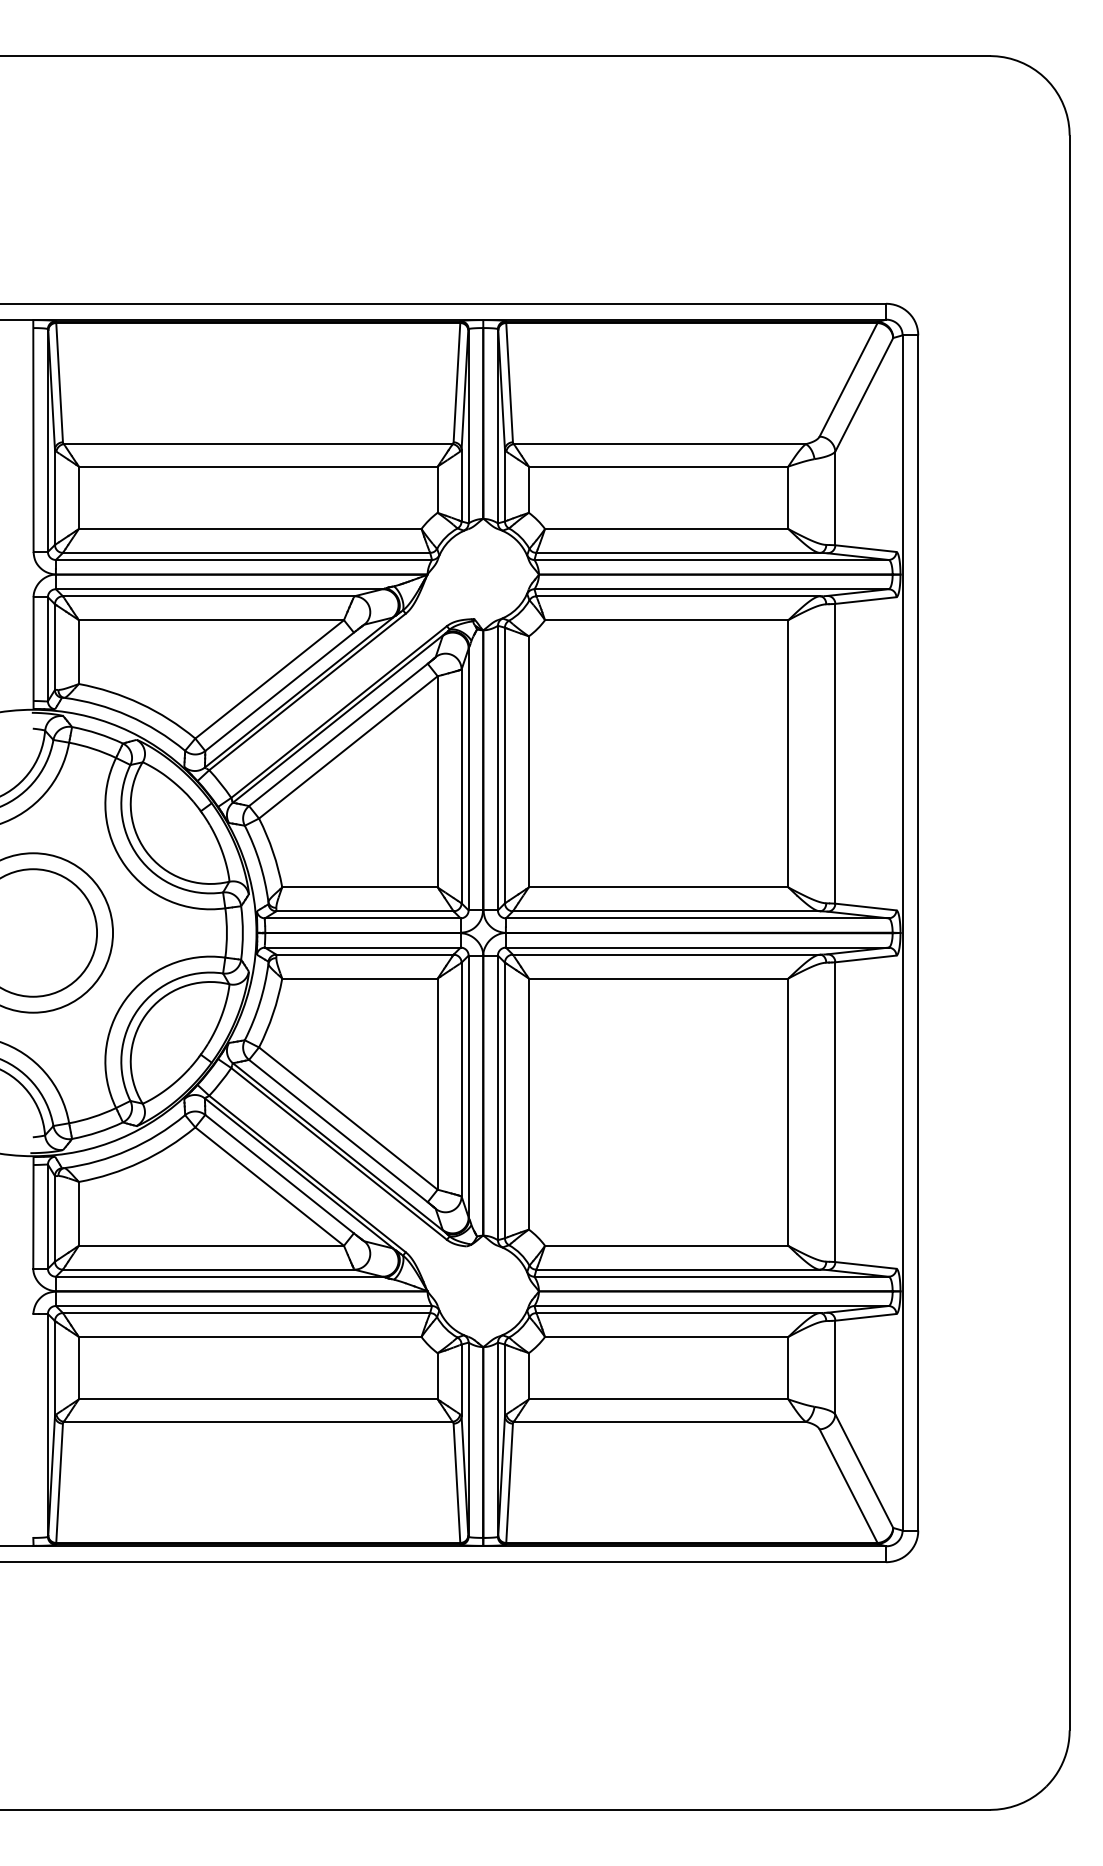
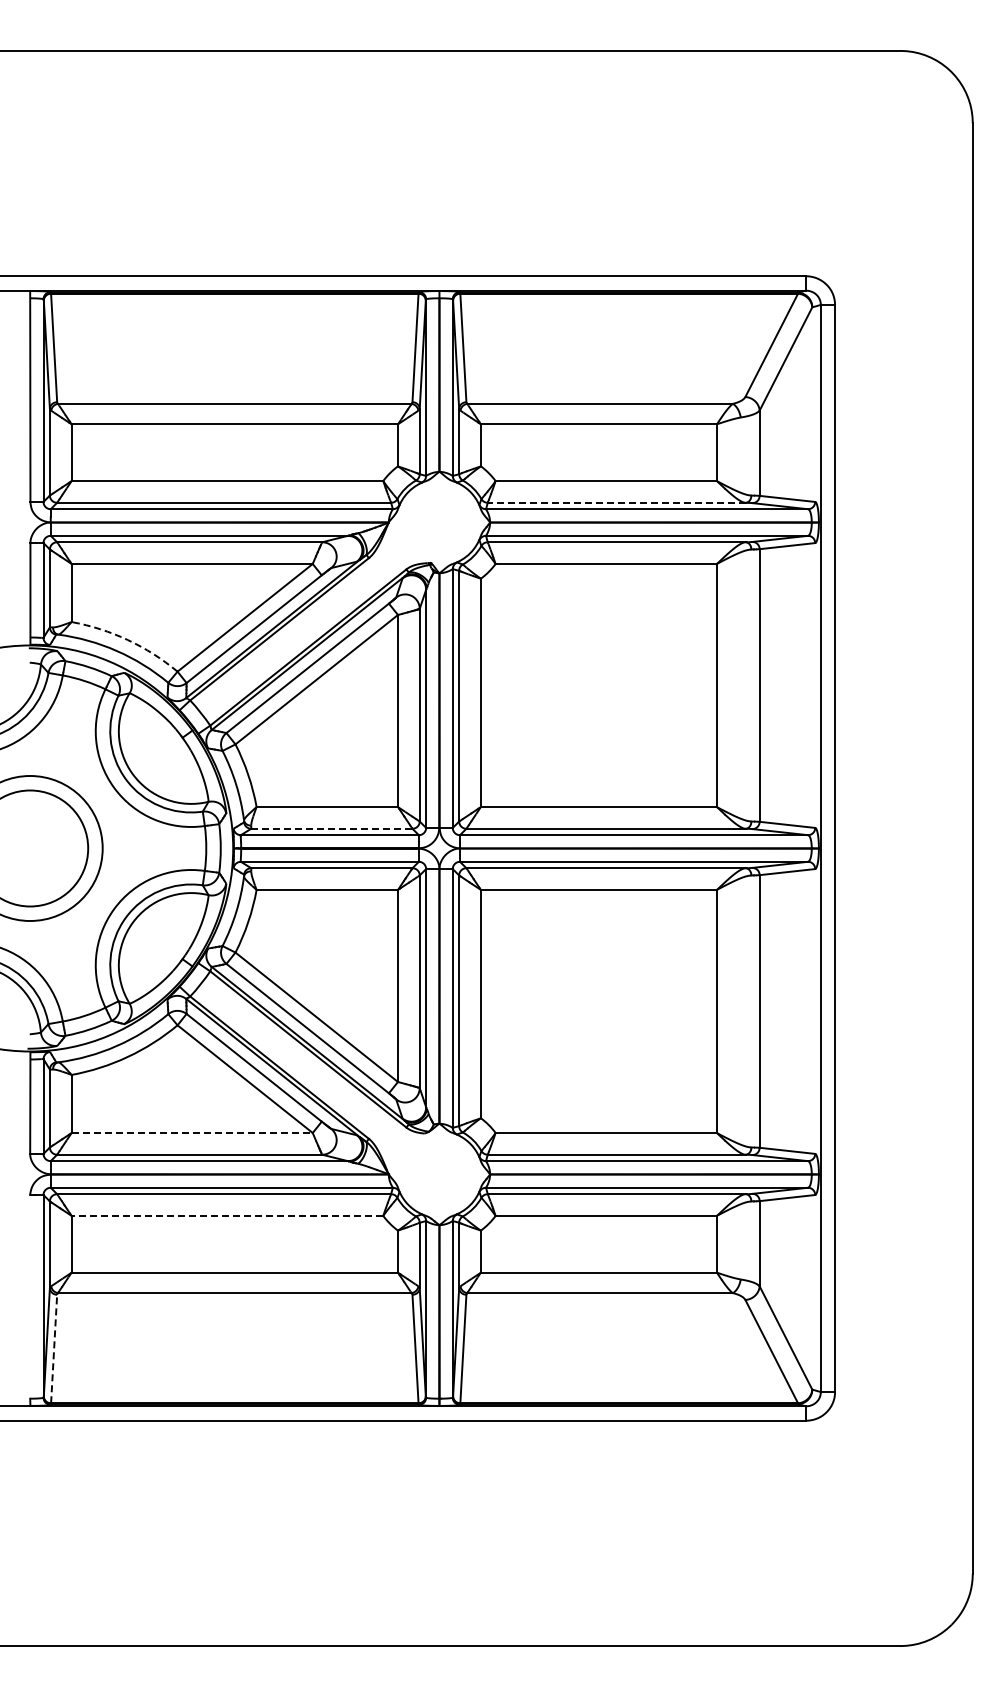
line: (677, 552) -> (616, 502), solid -> dashed
arc: (140, 704) -> (127, 640), solid -> dashed
line: (364, 911) -> (331, 828), solid -> dashed
line: (211, 1245) -> (192, 1132), solid -> dashed
line: (250, 1336) -> (227, 1215), solid -> dashed
line: (60, 1482) -> (54, 1348), solid -> dashed

